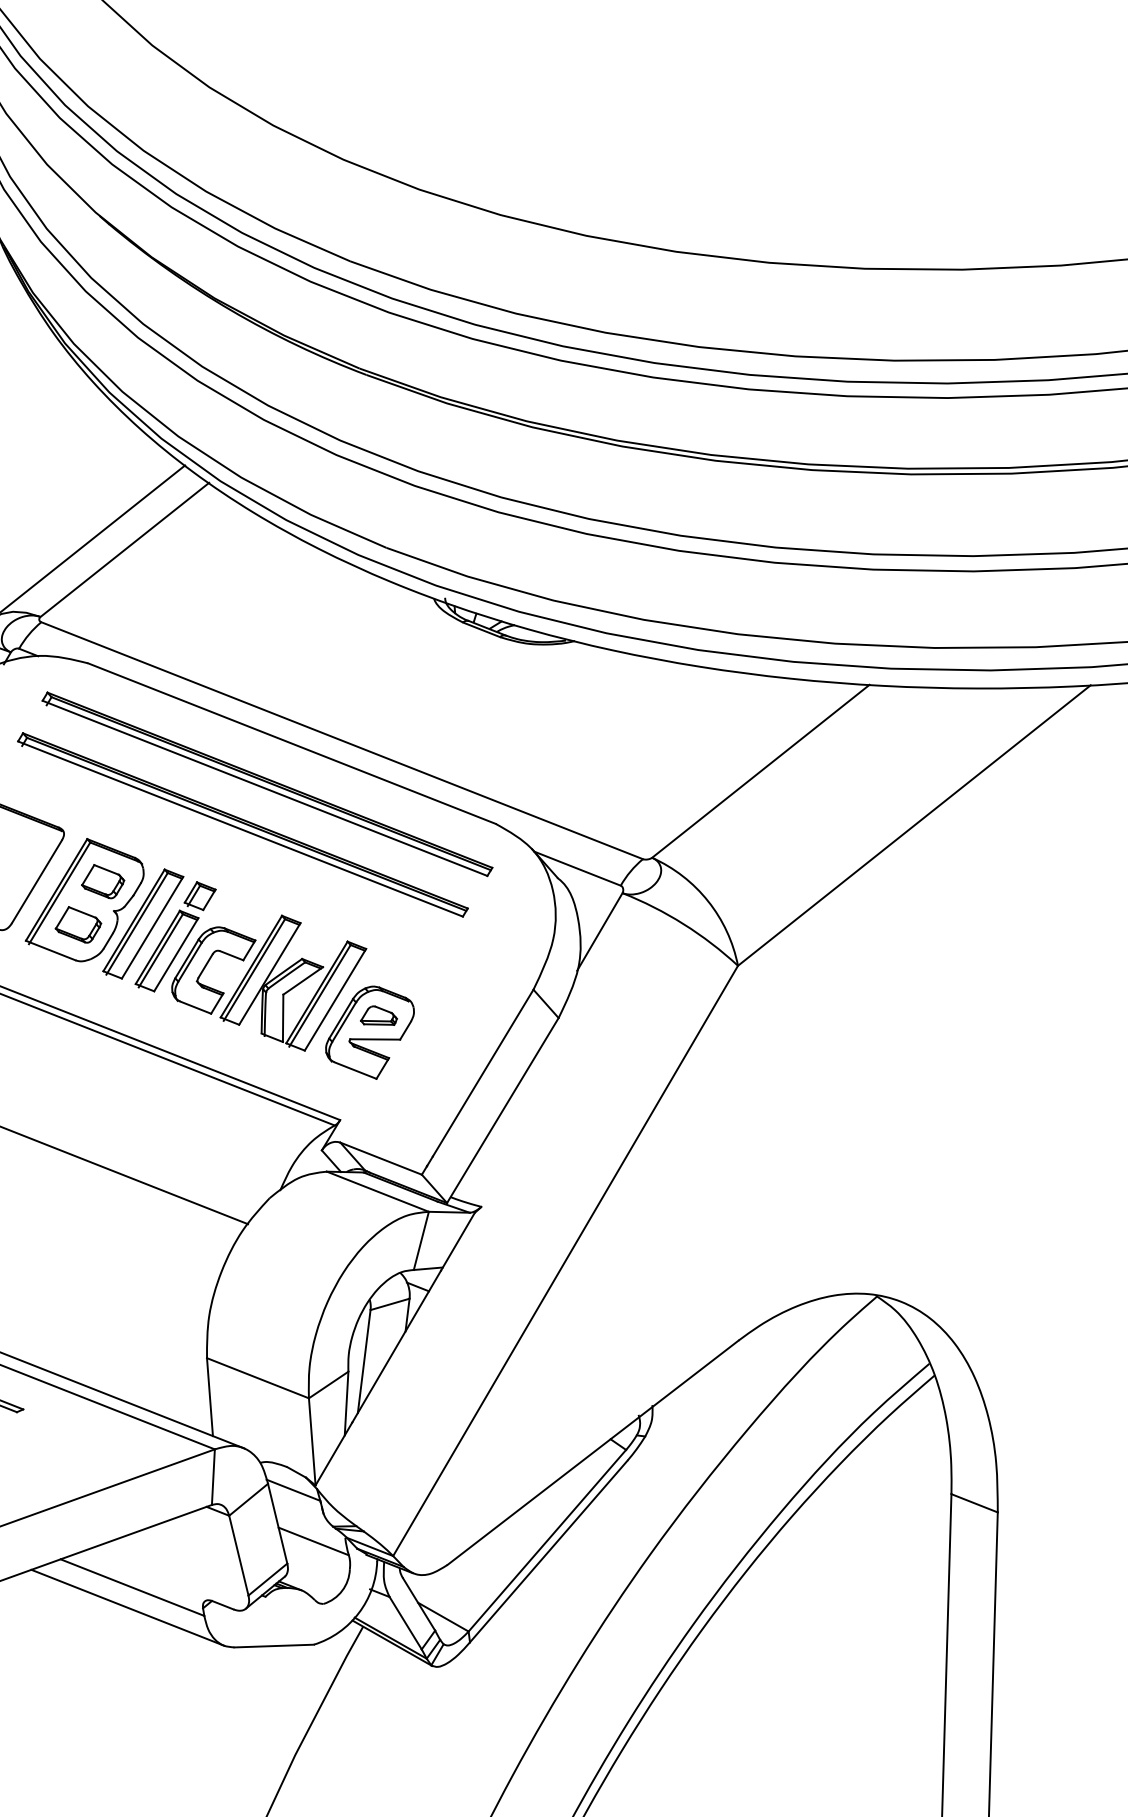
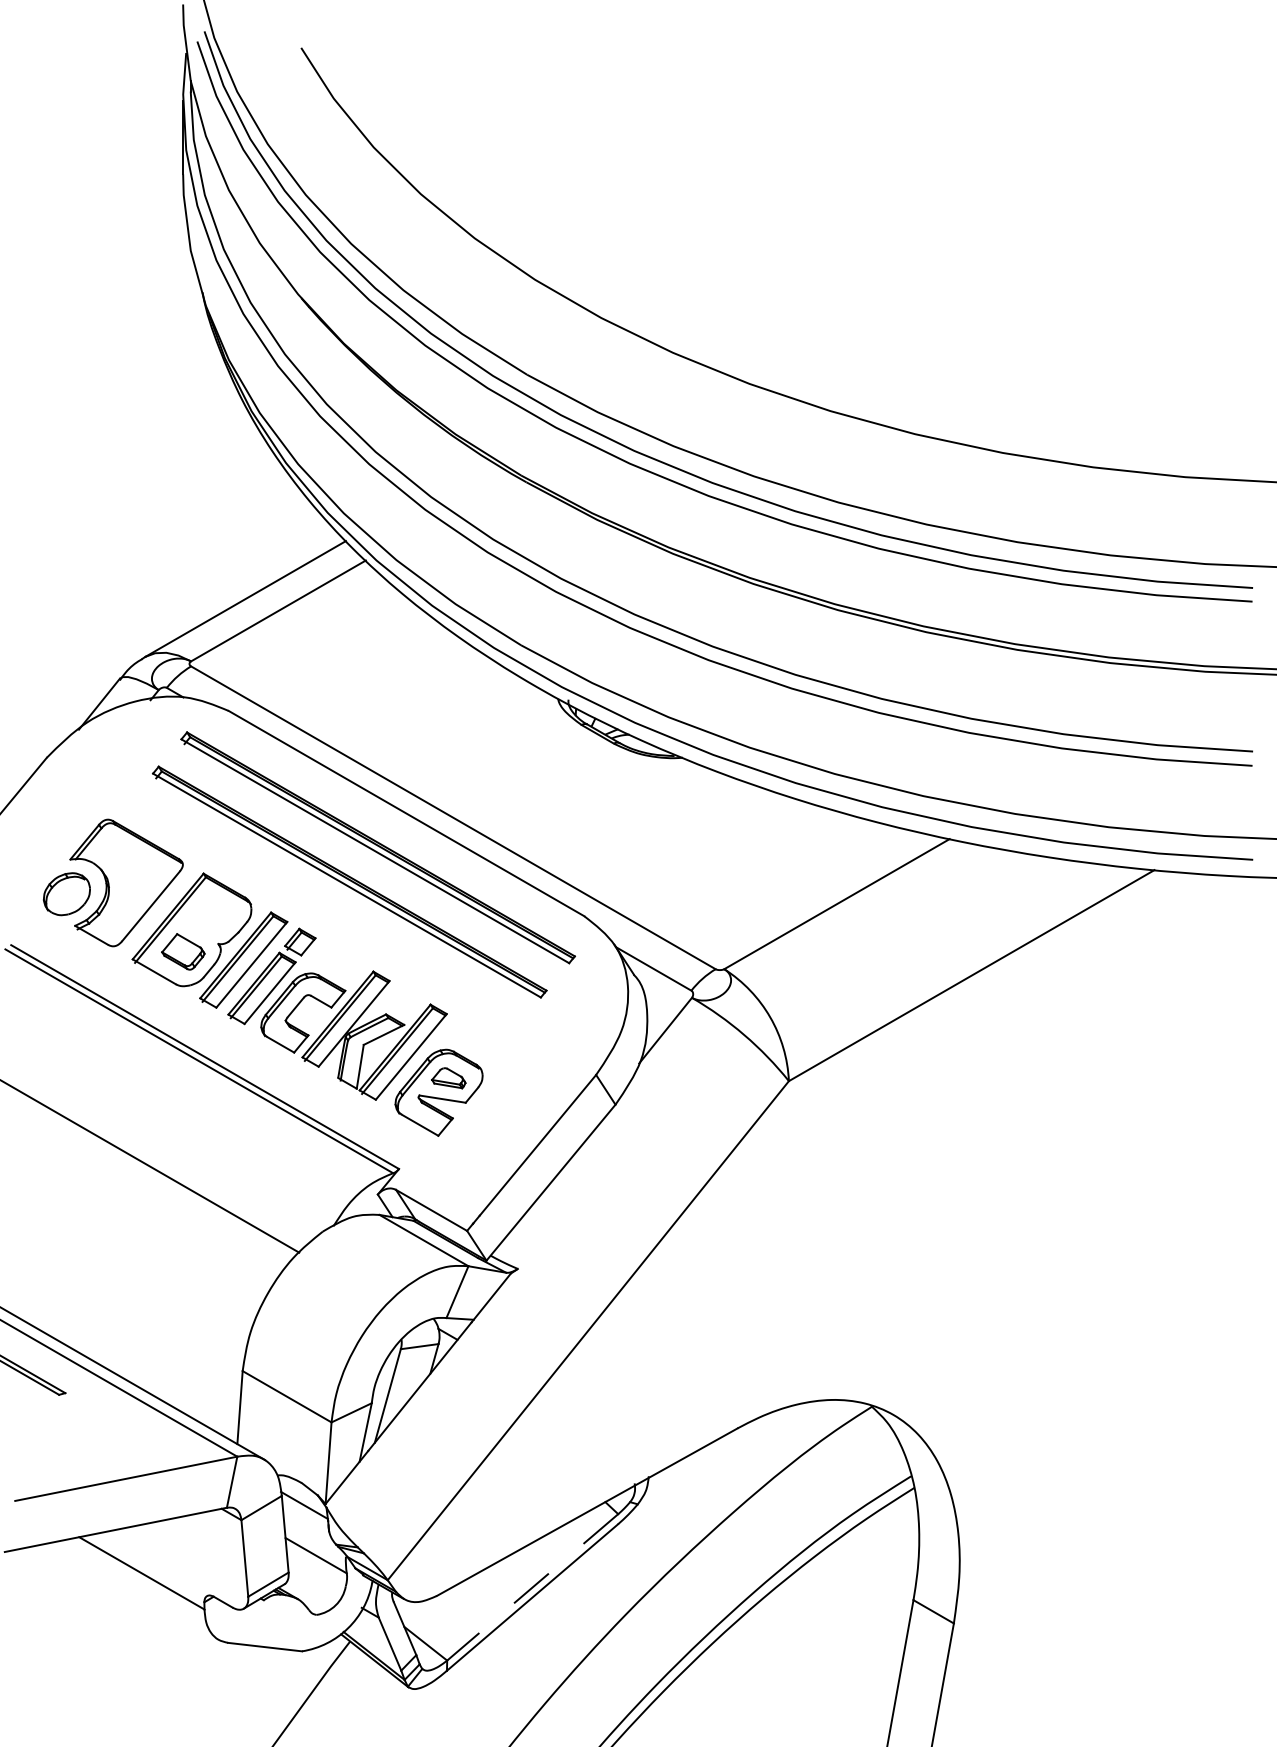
part: (103, 880) -> (212, 914), removed
line: (547, 1540) -> (532, 1587), solid -> dashed
line: (127, 1606) -> (134, 1590), removed

